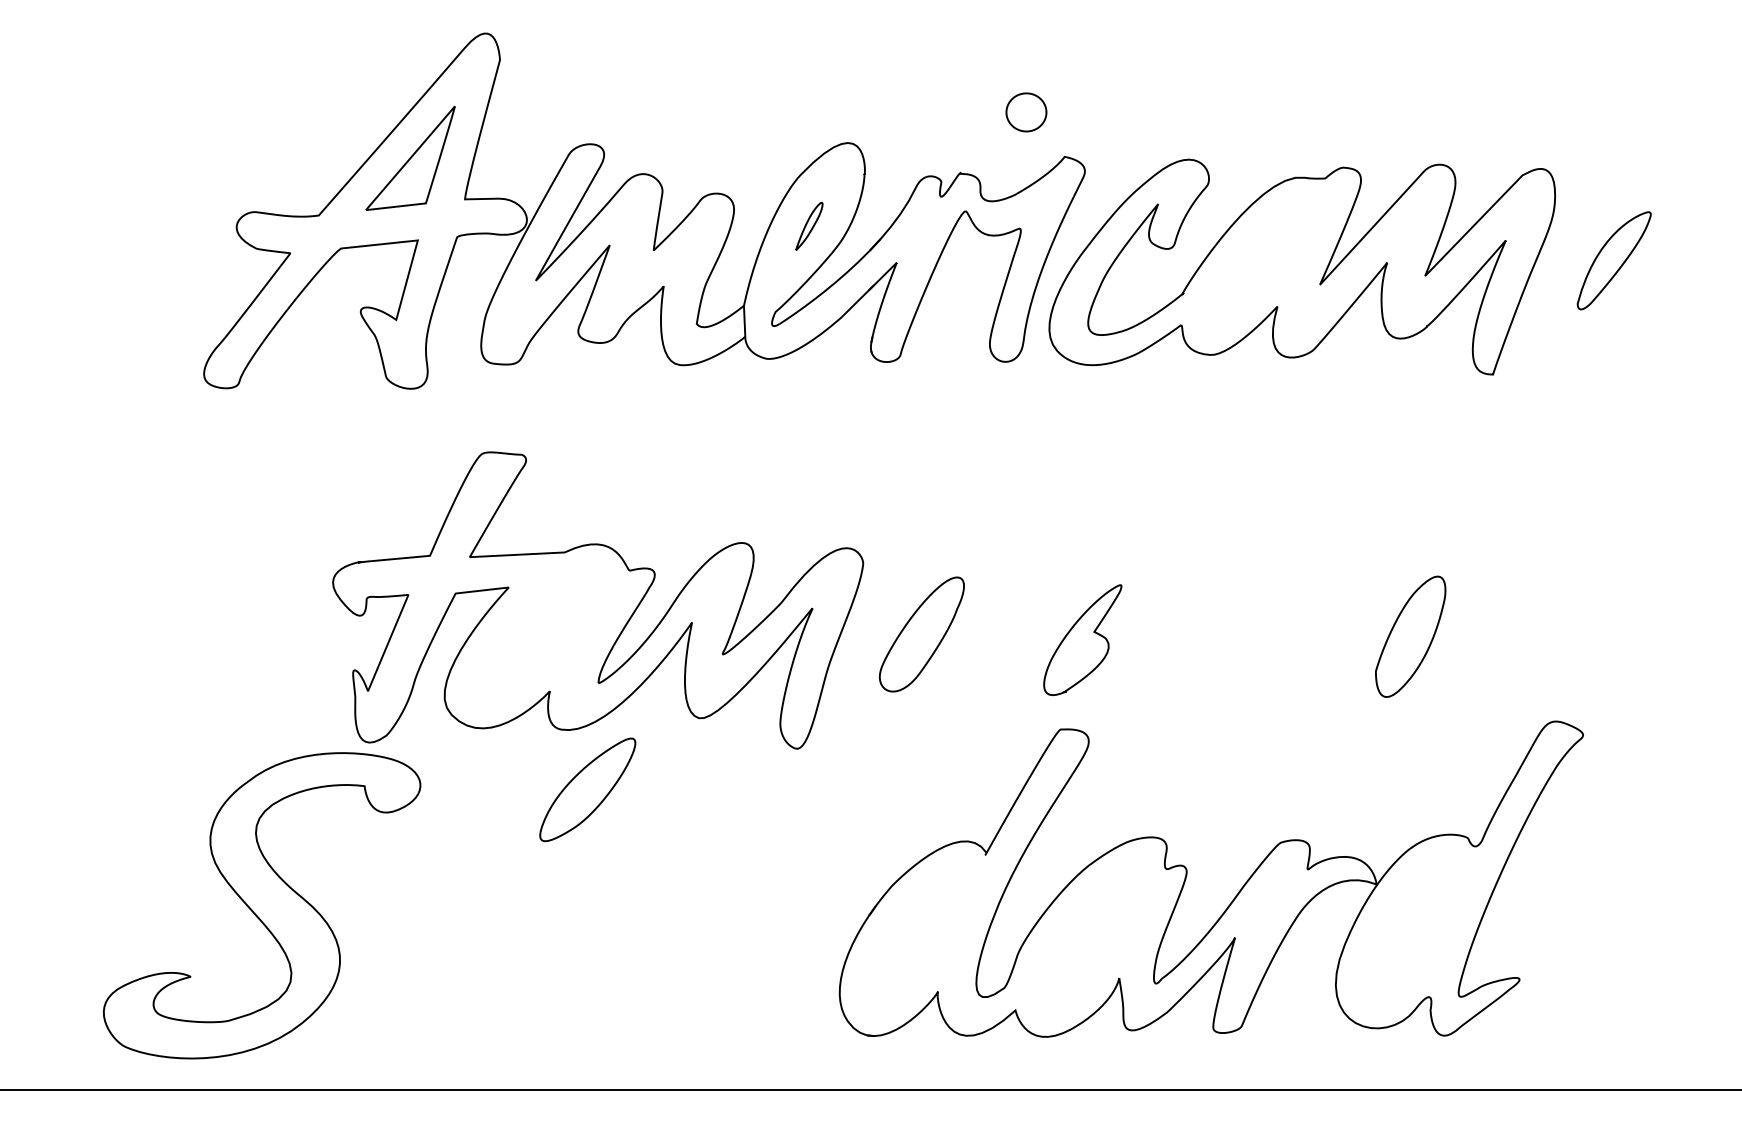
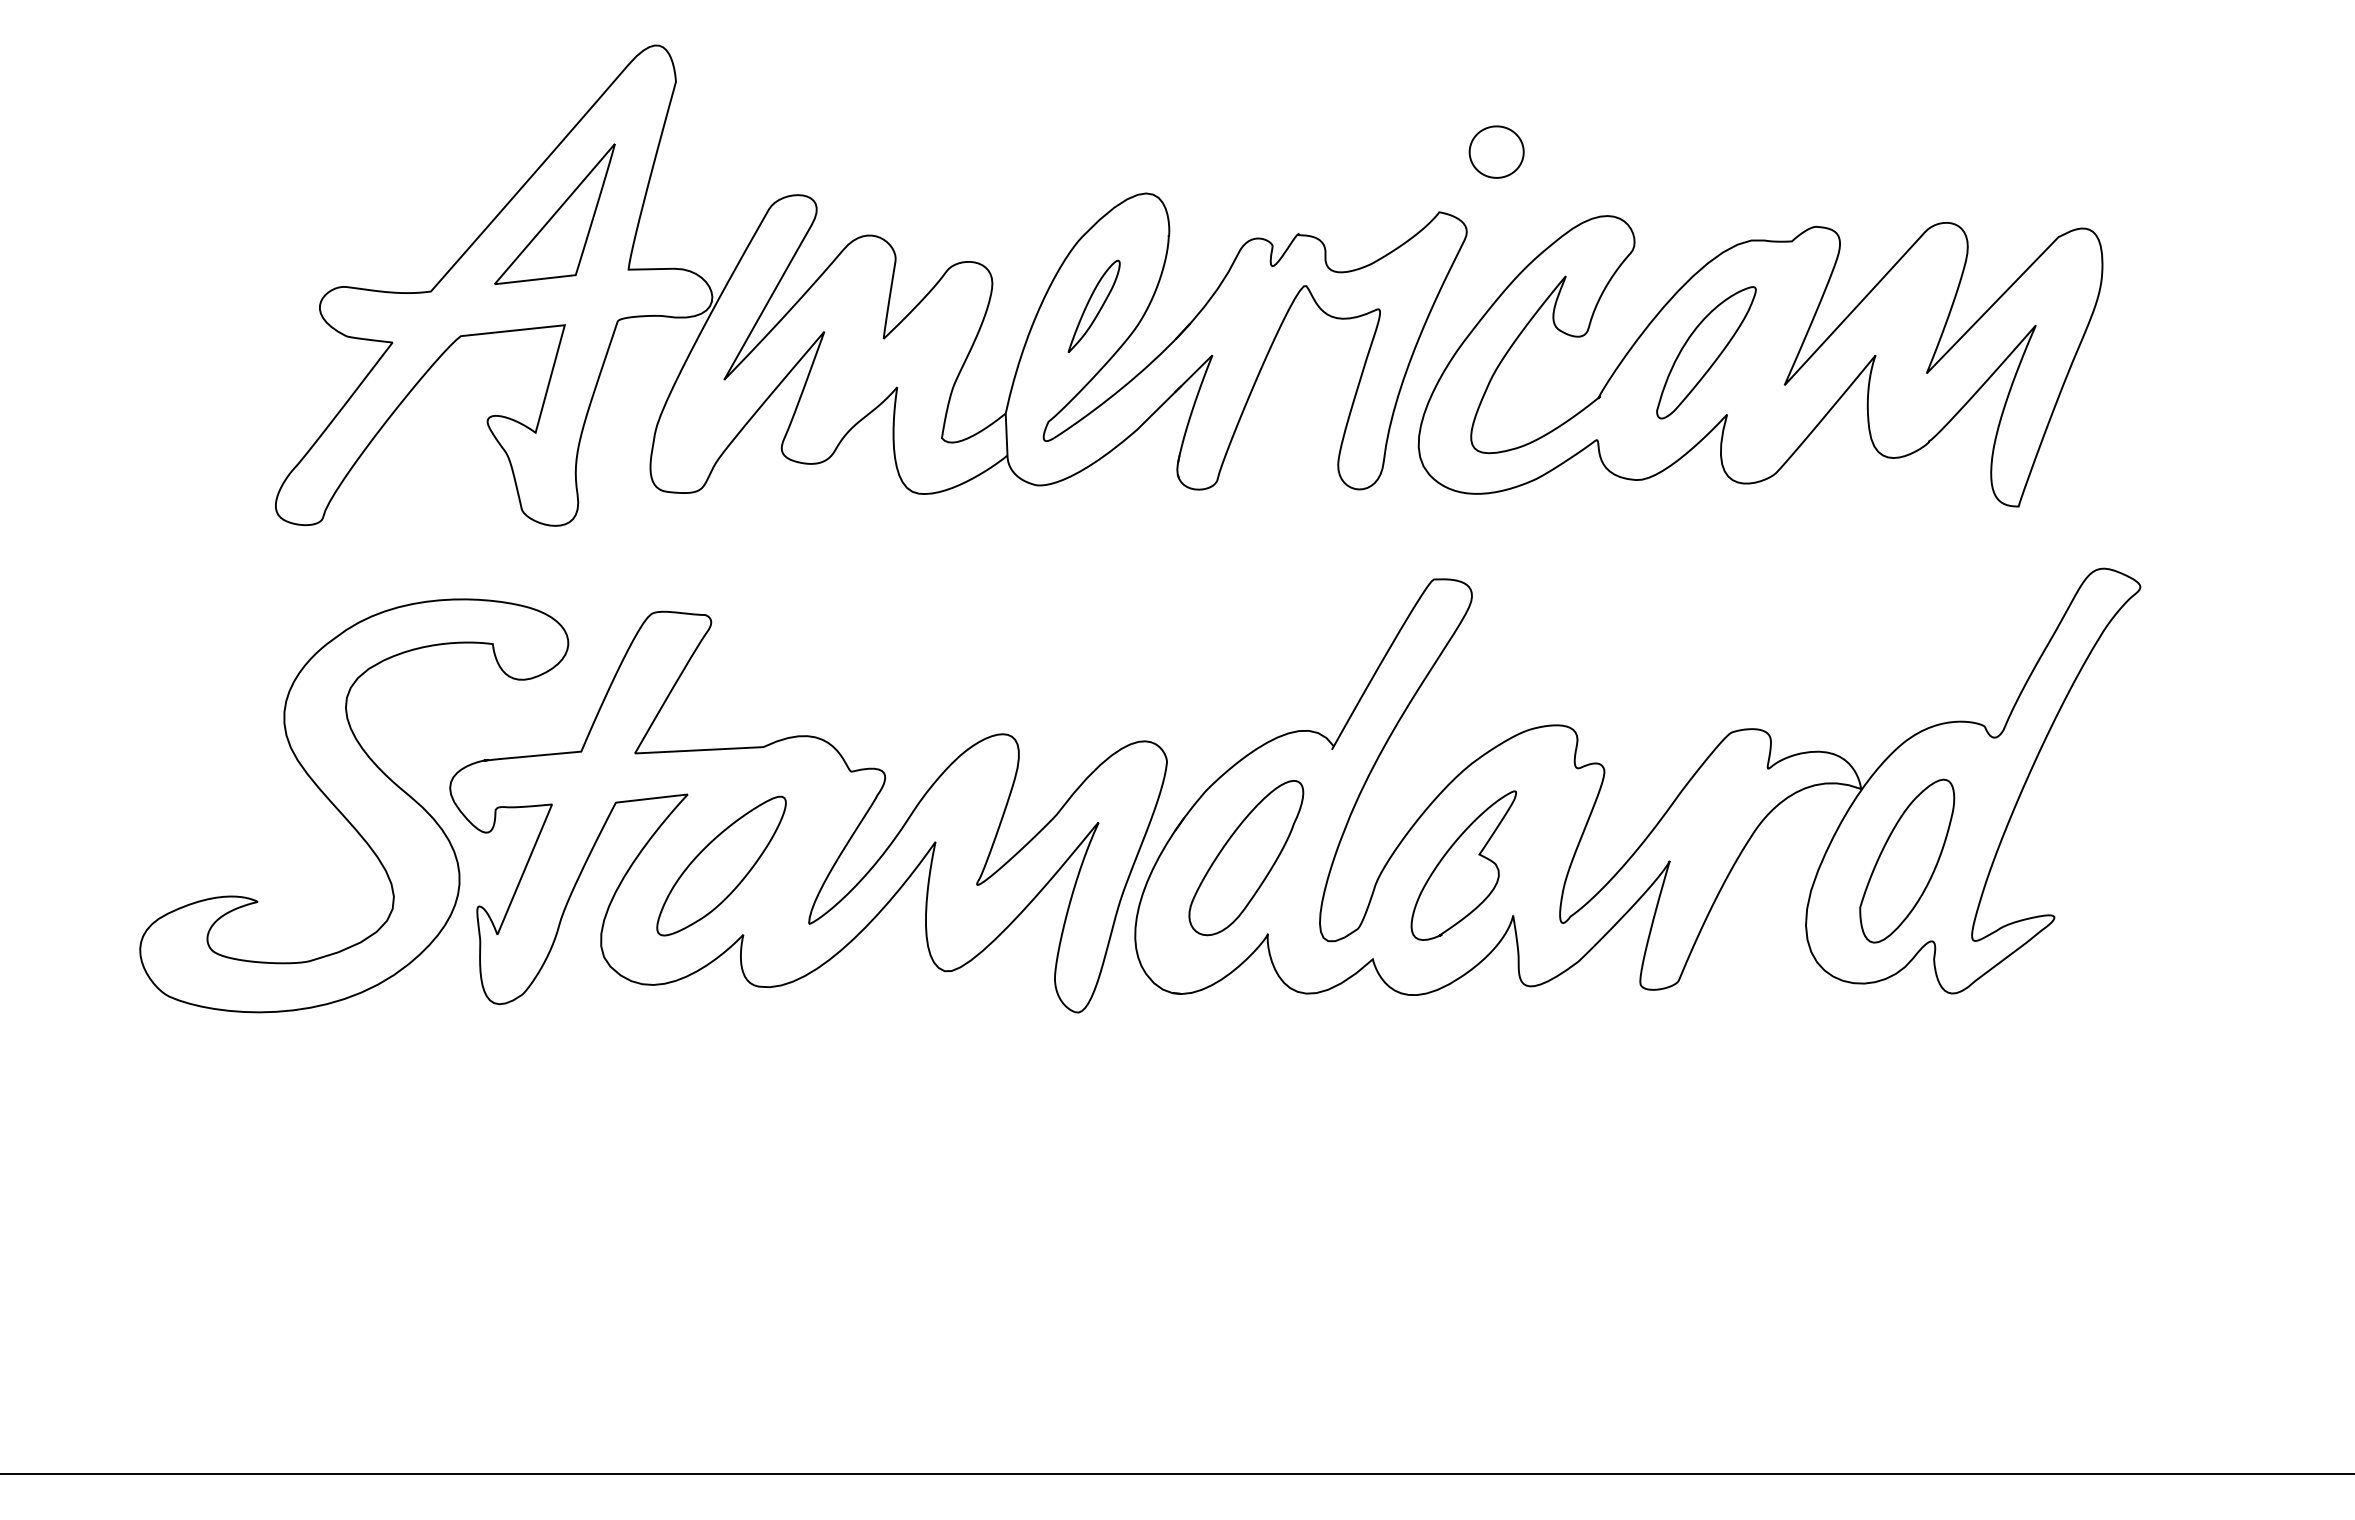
part: (1026, 111) -> (1496, 151), moved
part: (808, 225) -> (1093, 305), size x1.43
part: (1614, 260) -> (1706, 352), moved
part: (587, 789) -> (721, 865), moved
part: (1187, 873) -> (1605, 774), moved
part: (262, 905) -> (354, 805), moved

